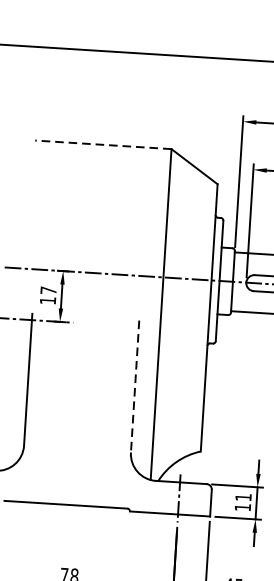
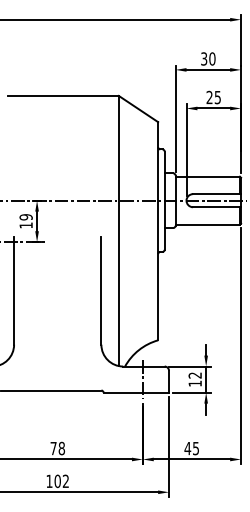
line: (103, 144) -> (63, 95), dashed -> solid
text: (47, 290) -> (25, 217), 17 -> 19
line: (135, 386) -> (101, 290), dashed -> solid
text: (242, 497) -> (194, 375), 11 -> 12

